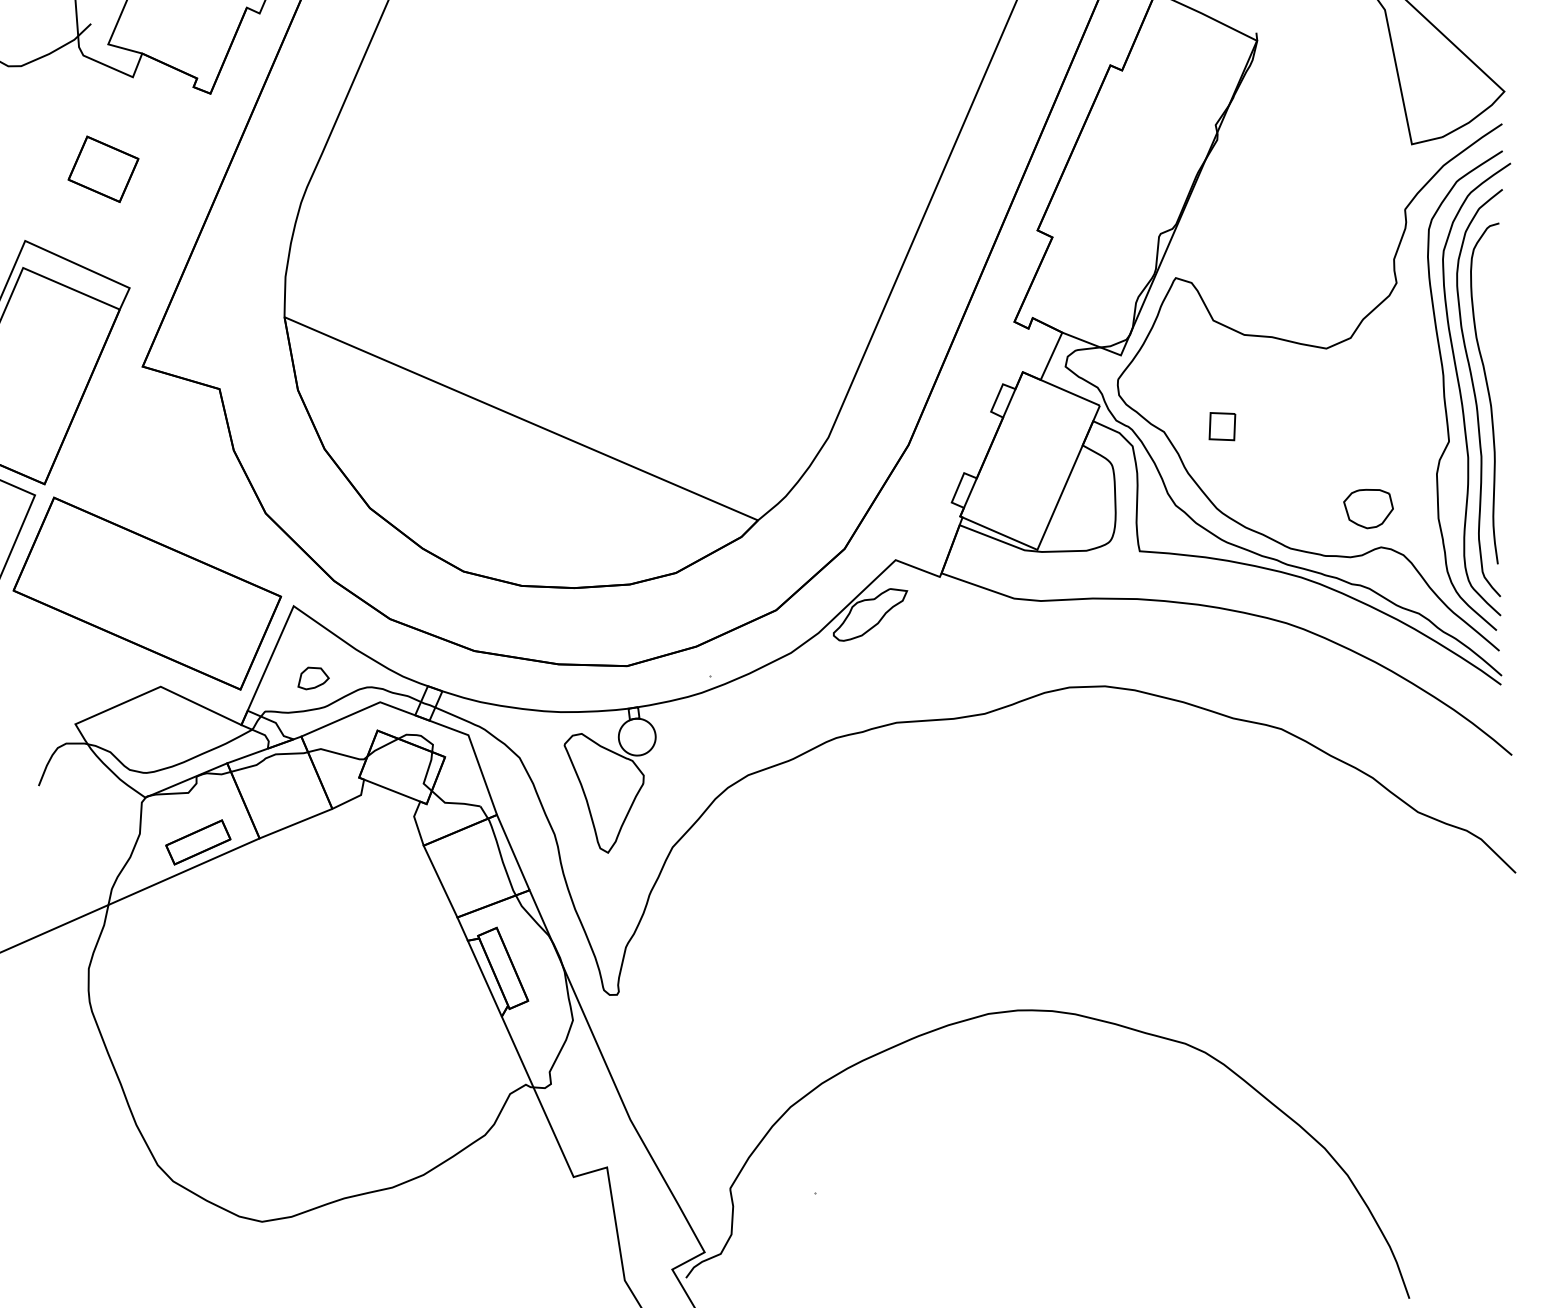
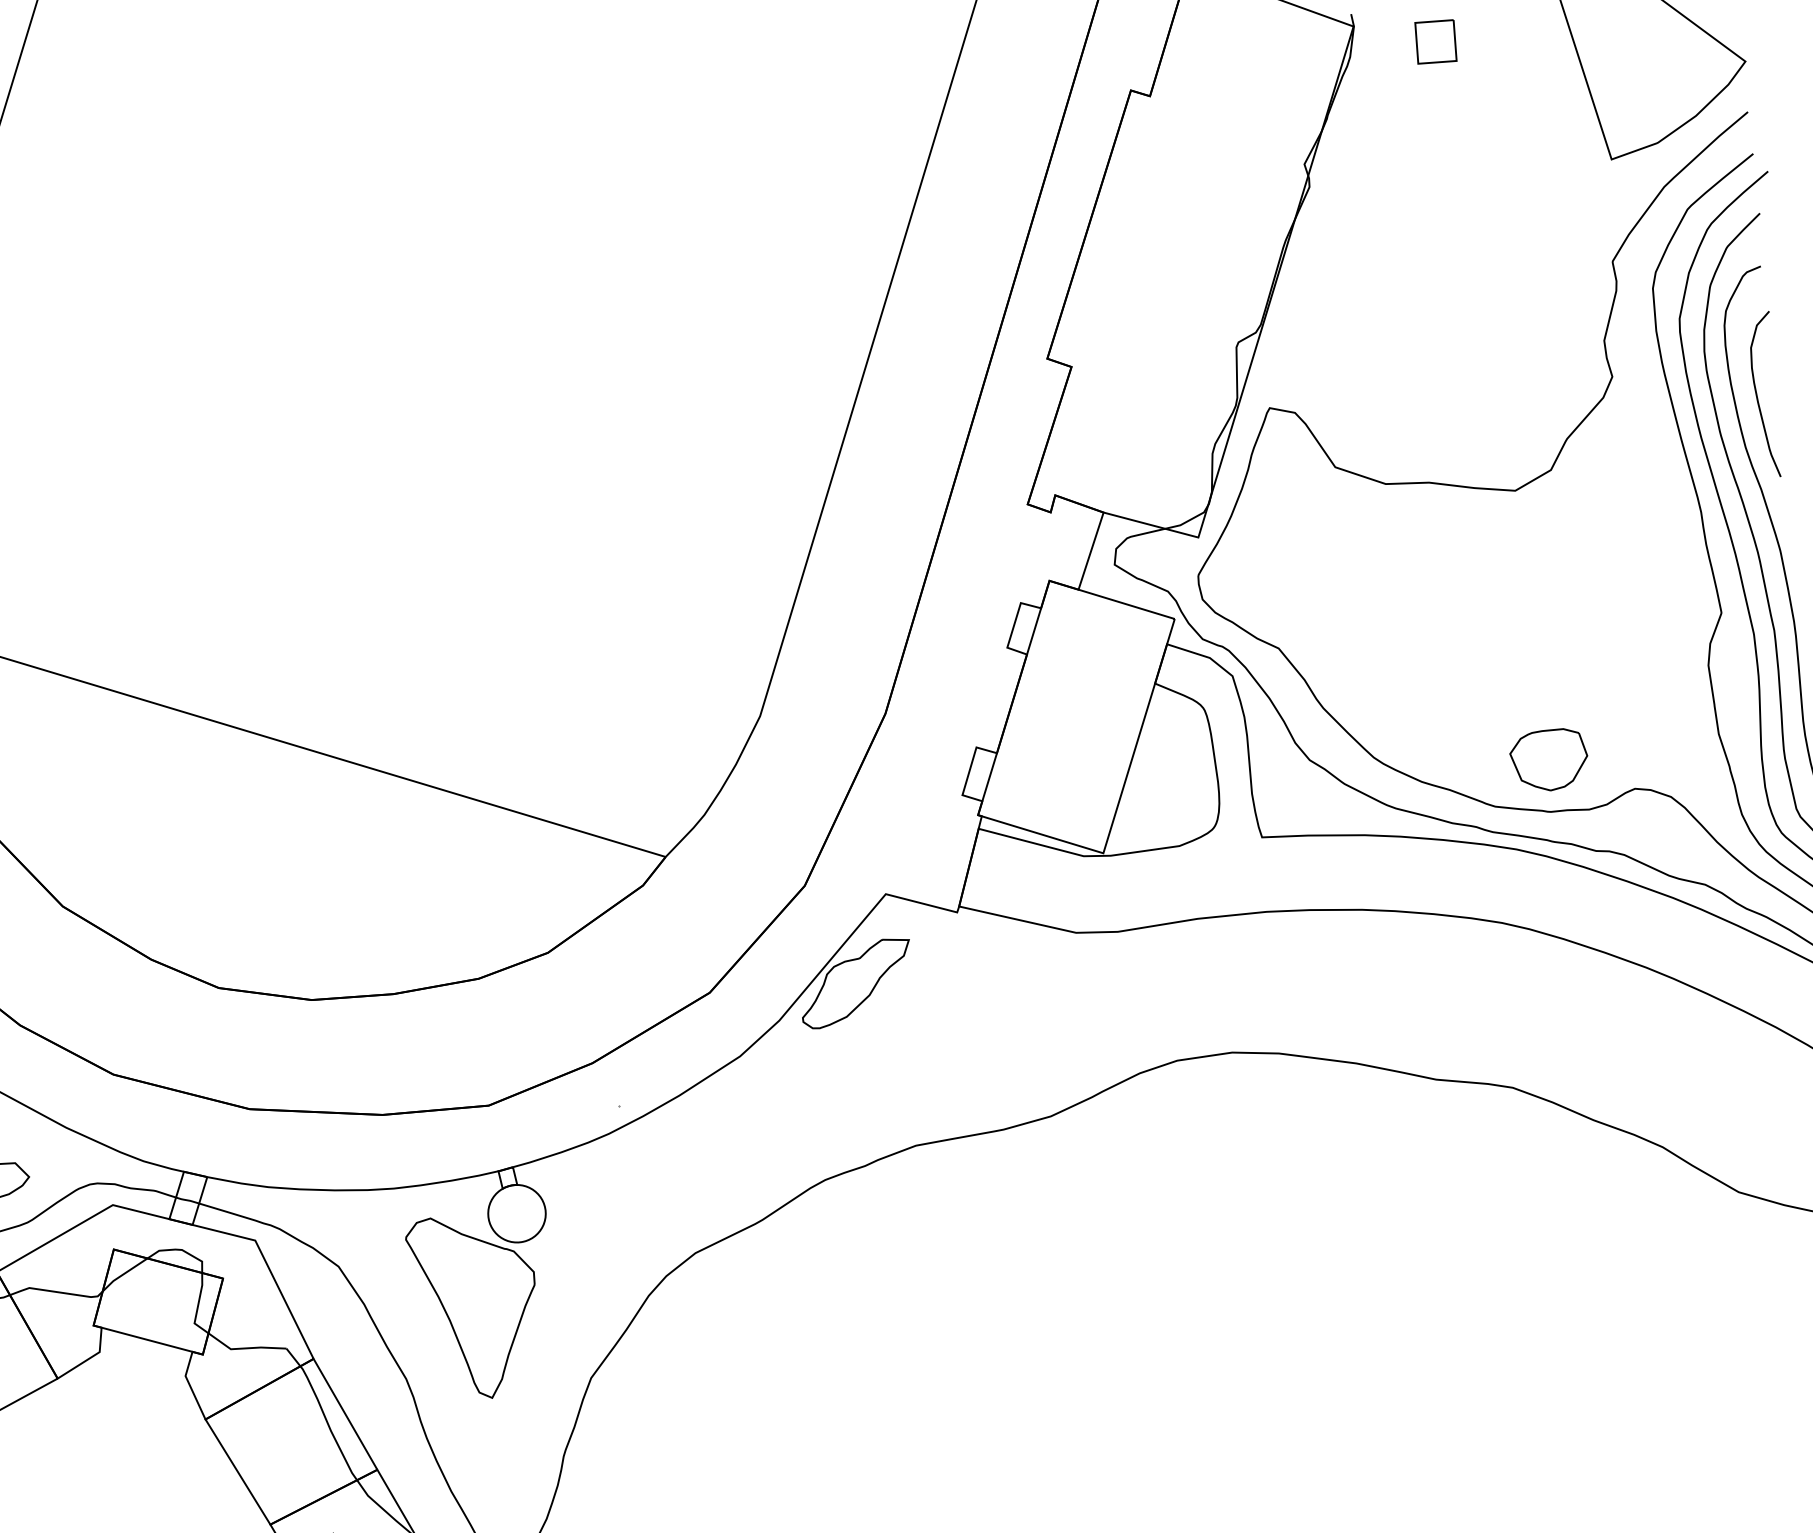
curve: (1488, 305) -> (1758, 395), added
part: (1222, 426) -> (1436, 41), moved
part: (1368, 508) -> (1549, 759), moved

